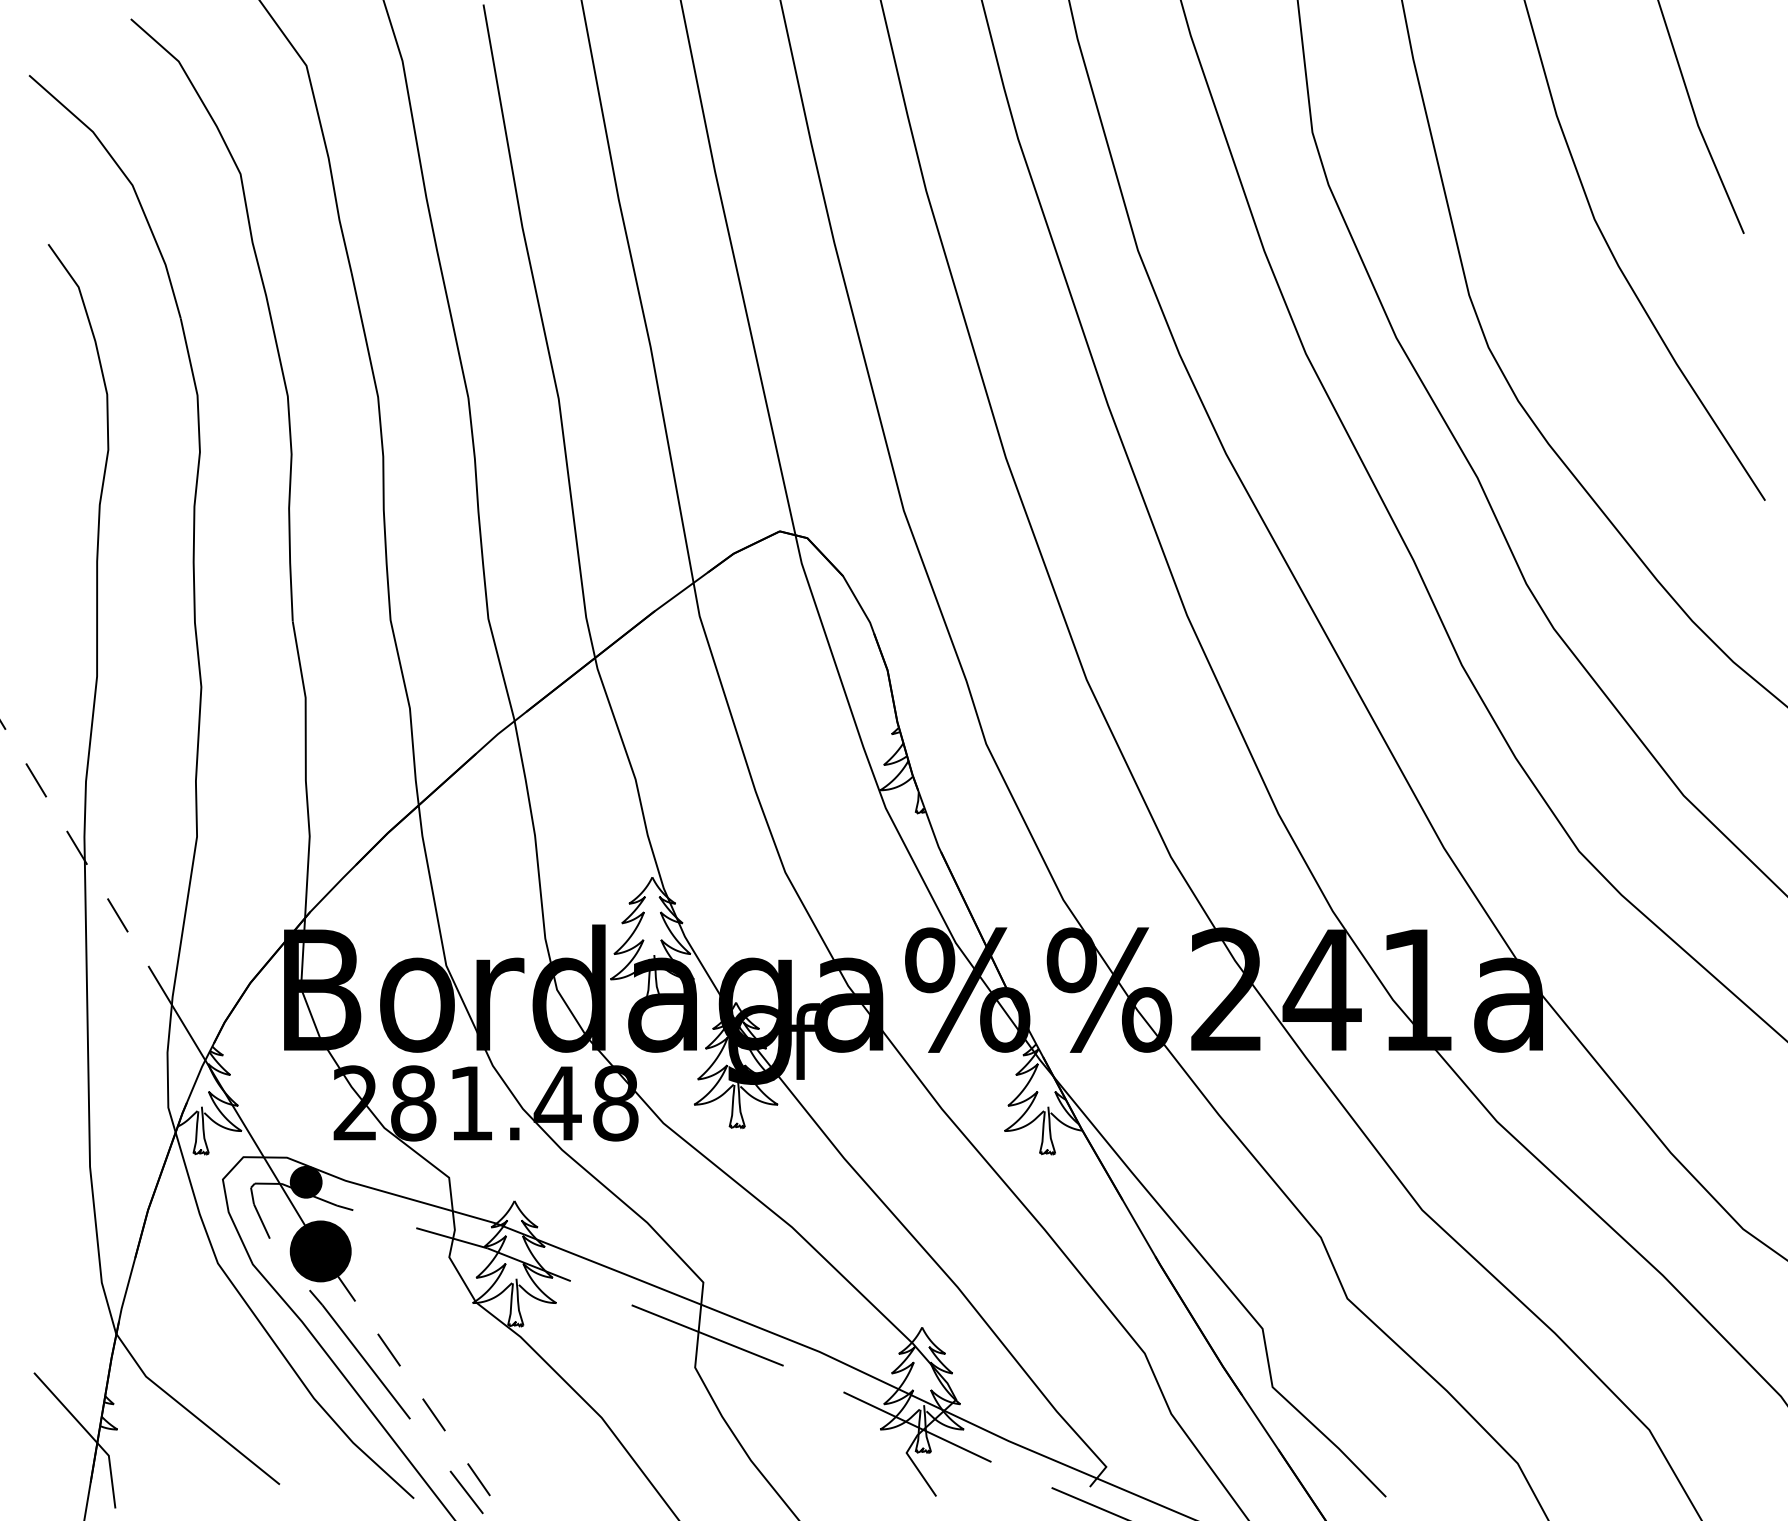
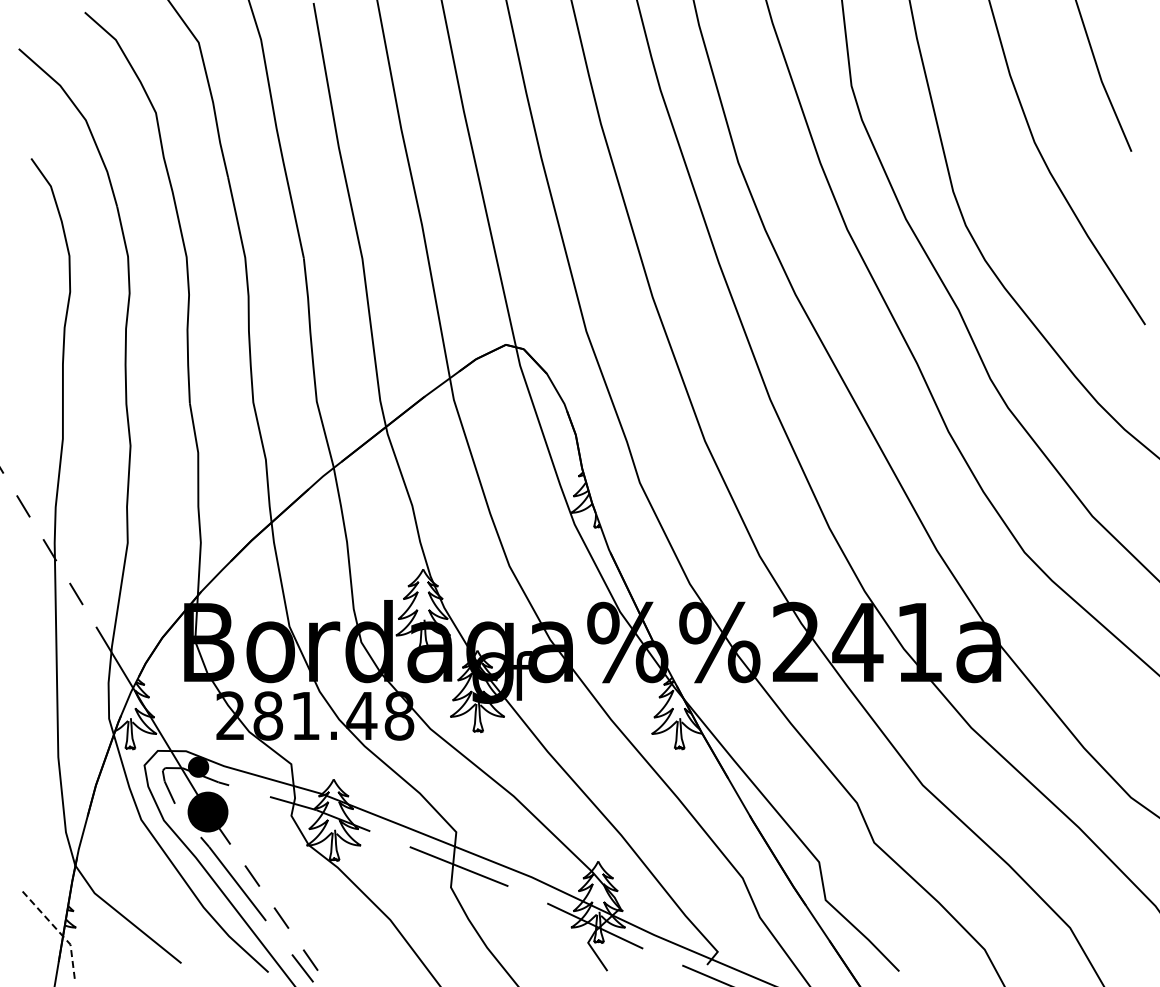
line: (88, 1433) -> (57, 930), solid -> dashed

